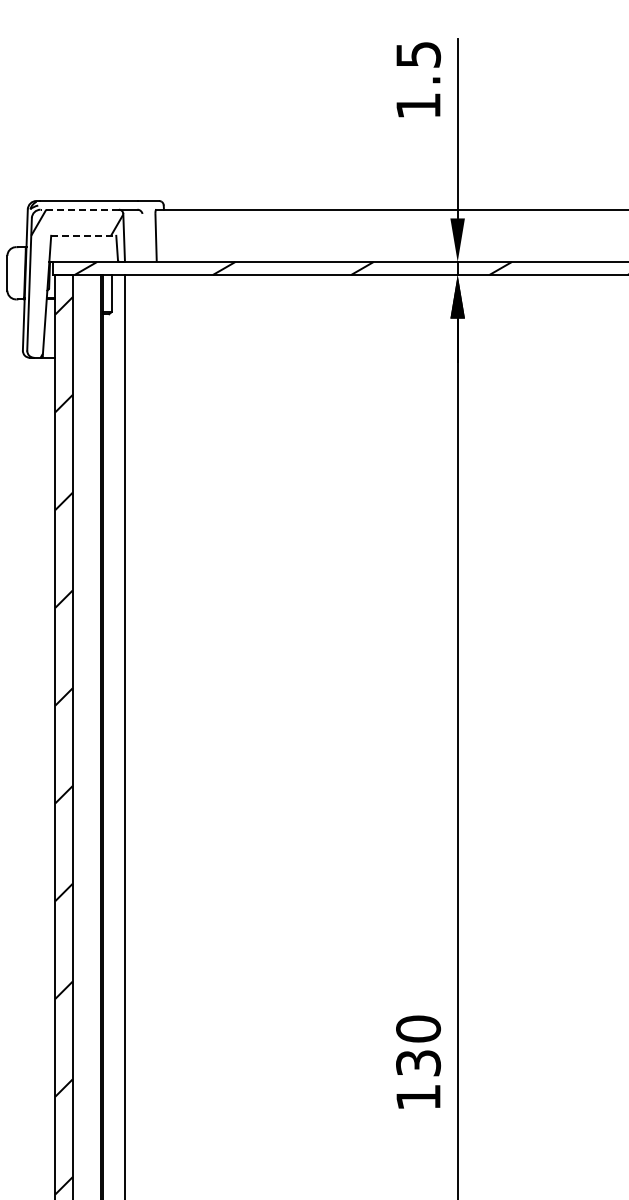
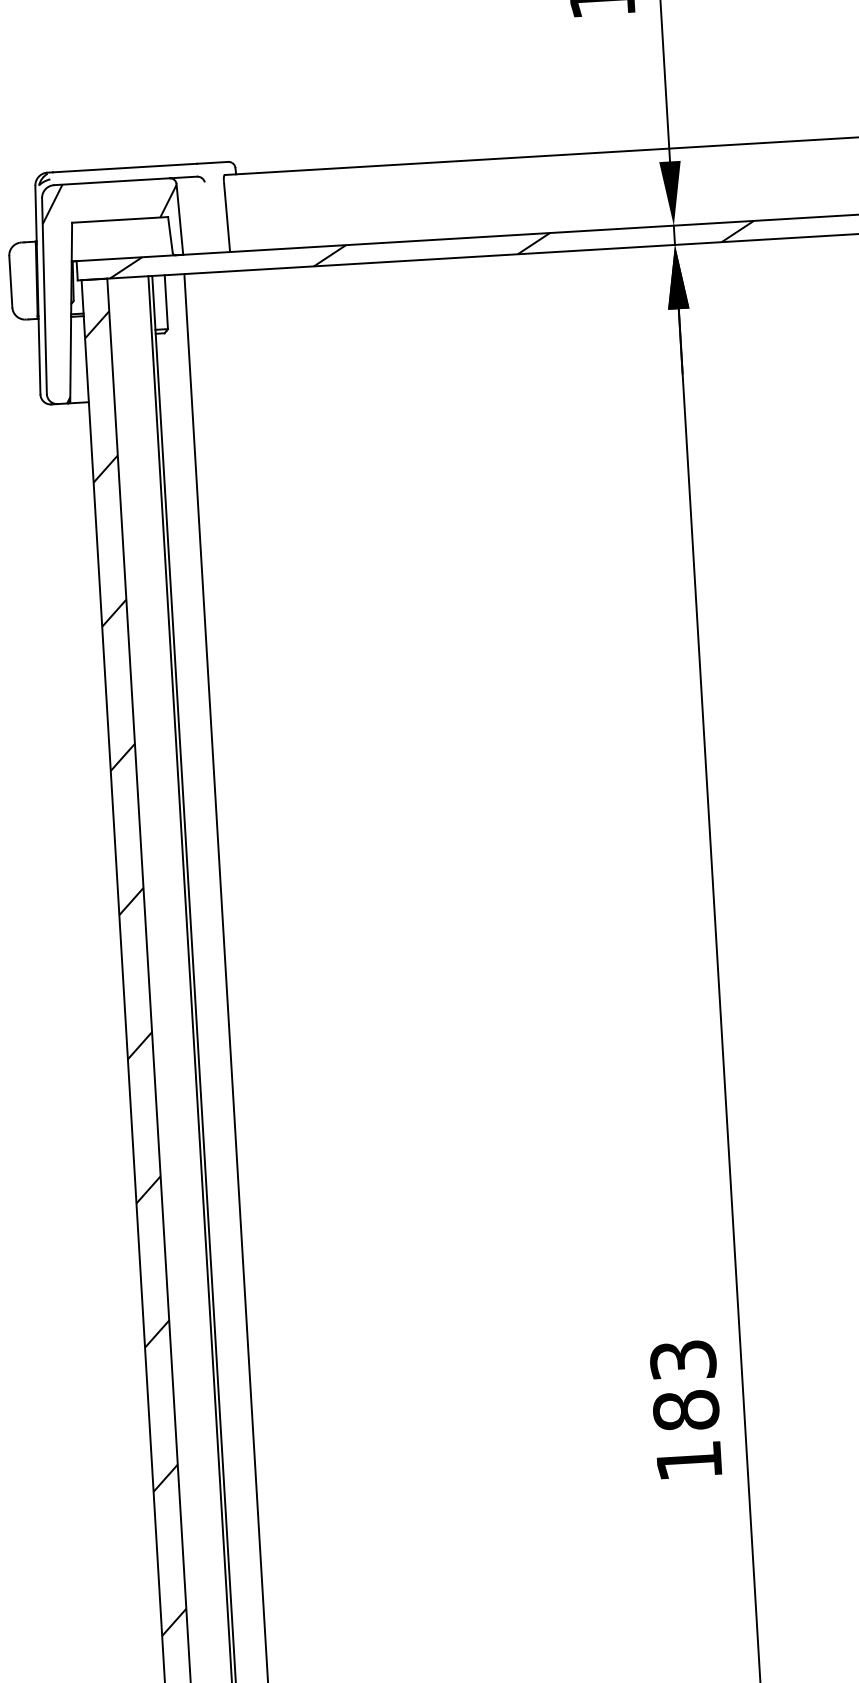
line: (79, 209) -> (111, 181), dashed -> solid
line: (83, 235) -> (119, 219), dashed -> solid
text: (418, 1045) -> (684, 1384), 130 -> 183

